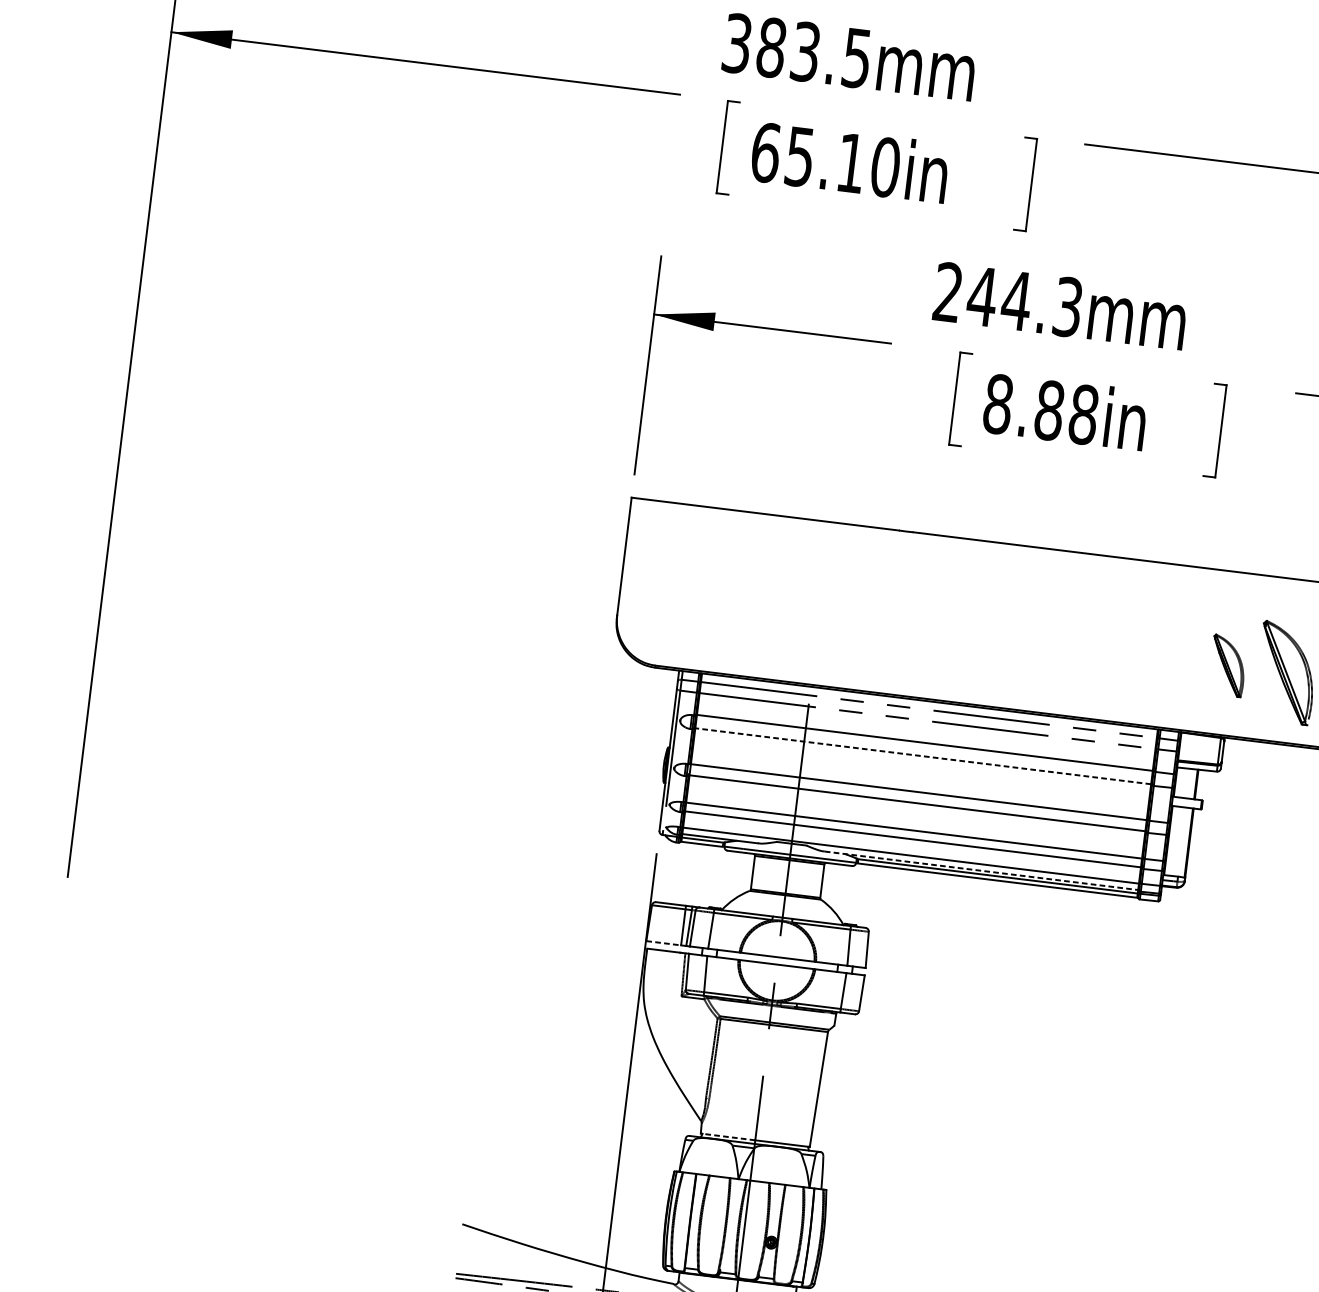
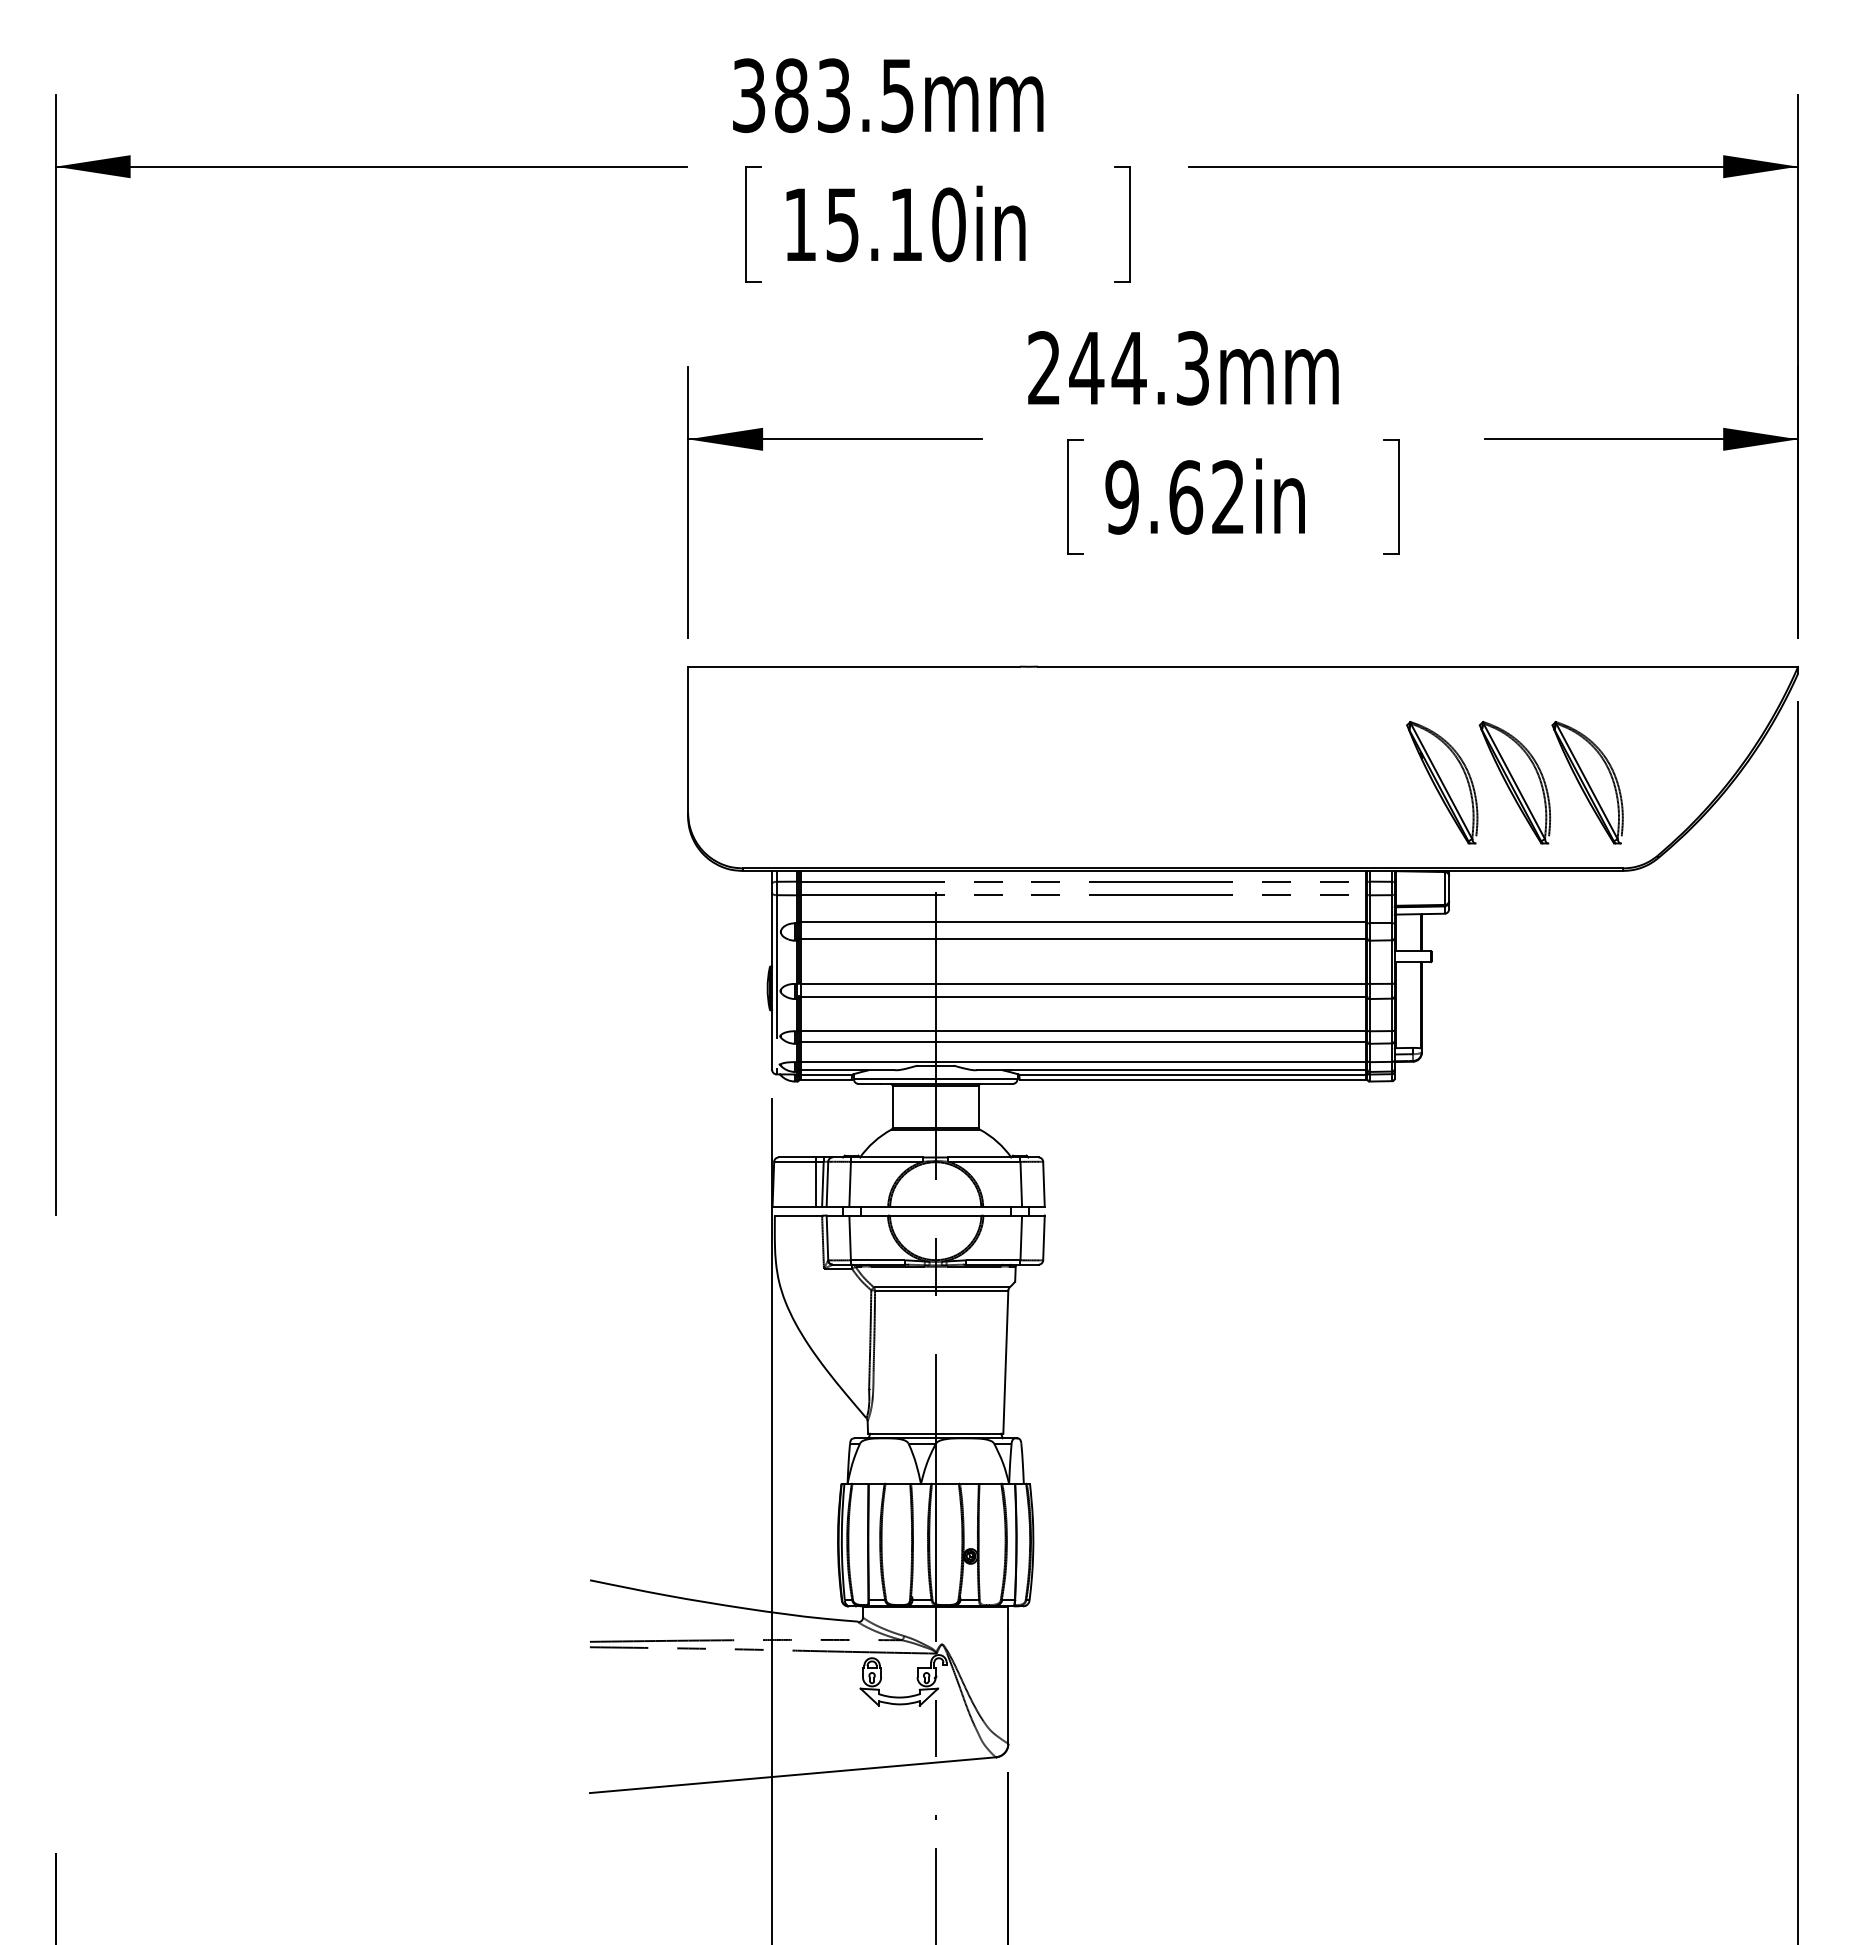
text: (766, 152) -> (800, 224), 65.10in -> 15.10in
text: (1041, 409) -> (1175, 497), 8.88in -> 9.62in
part: (1228, 665) -> (1442, 782), size x1.67
line: (923, 756) -> (1083, 939), dashed -> solid
line: (982, 871) -> (1172, 1070), dashed -> solid
line: (664, 943) -> (794, 1206), dashed -> solid
line: (727, 1136) -> (901, 1433), dashed -> solid

